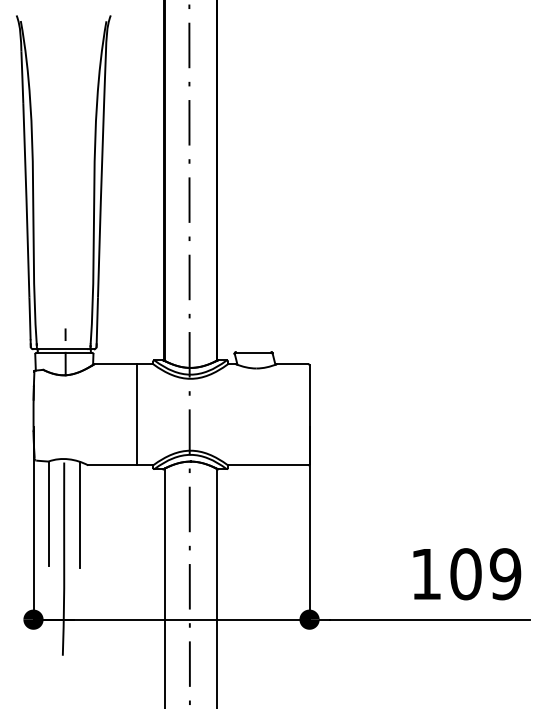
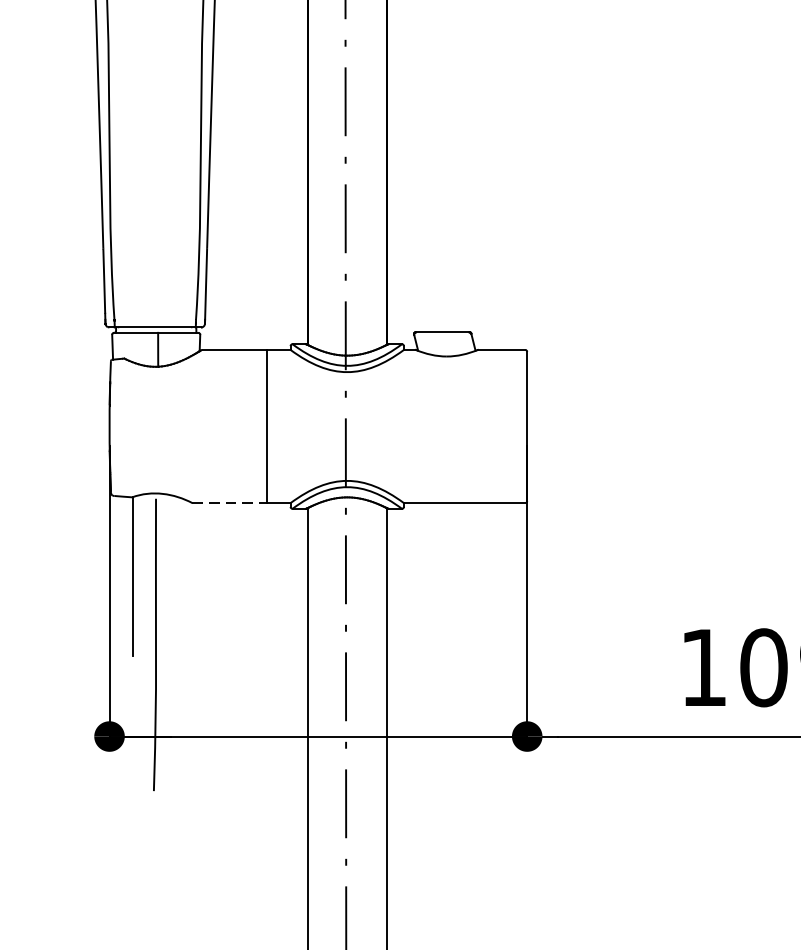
line: (65, 334) -> (157, 305), removed
line: (113, 465) -> (230, 503), solid -> dashed
line: (80, 514) -> (180, 577), removed

